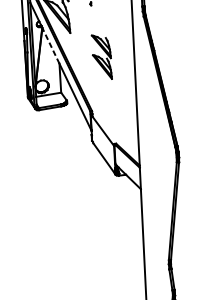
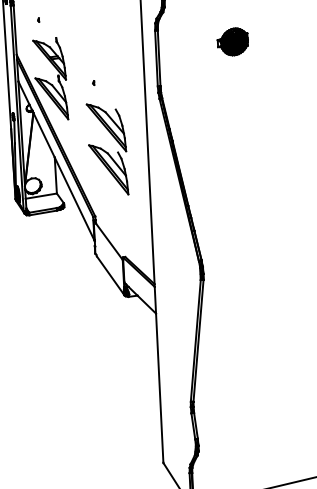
line: (51, 46) -> (44, 135), dashed -> solid
part: (101, 57) -> (107, 149), size x1.67

